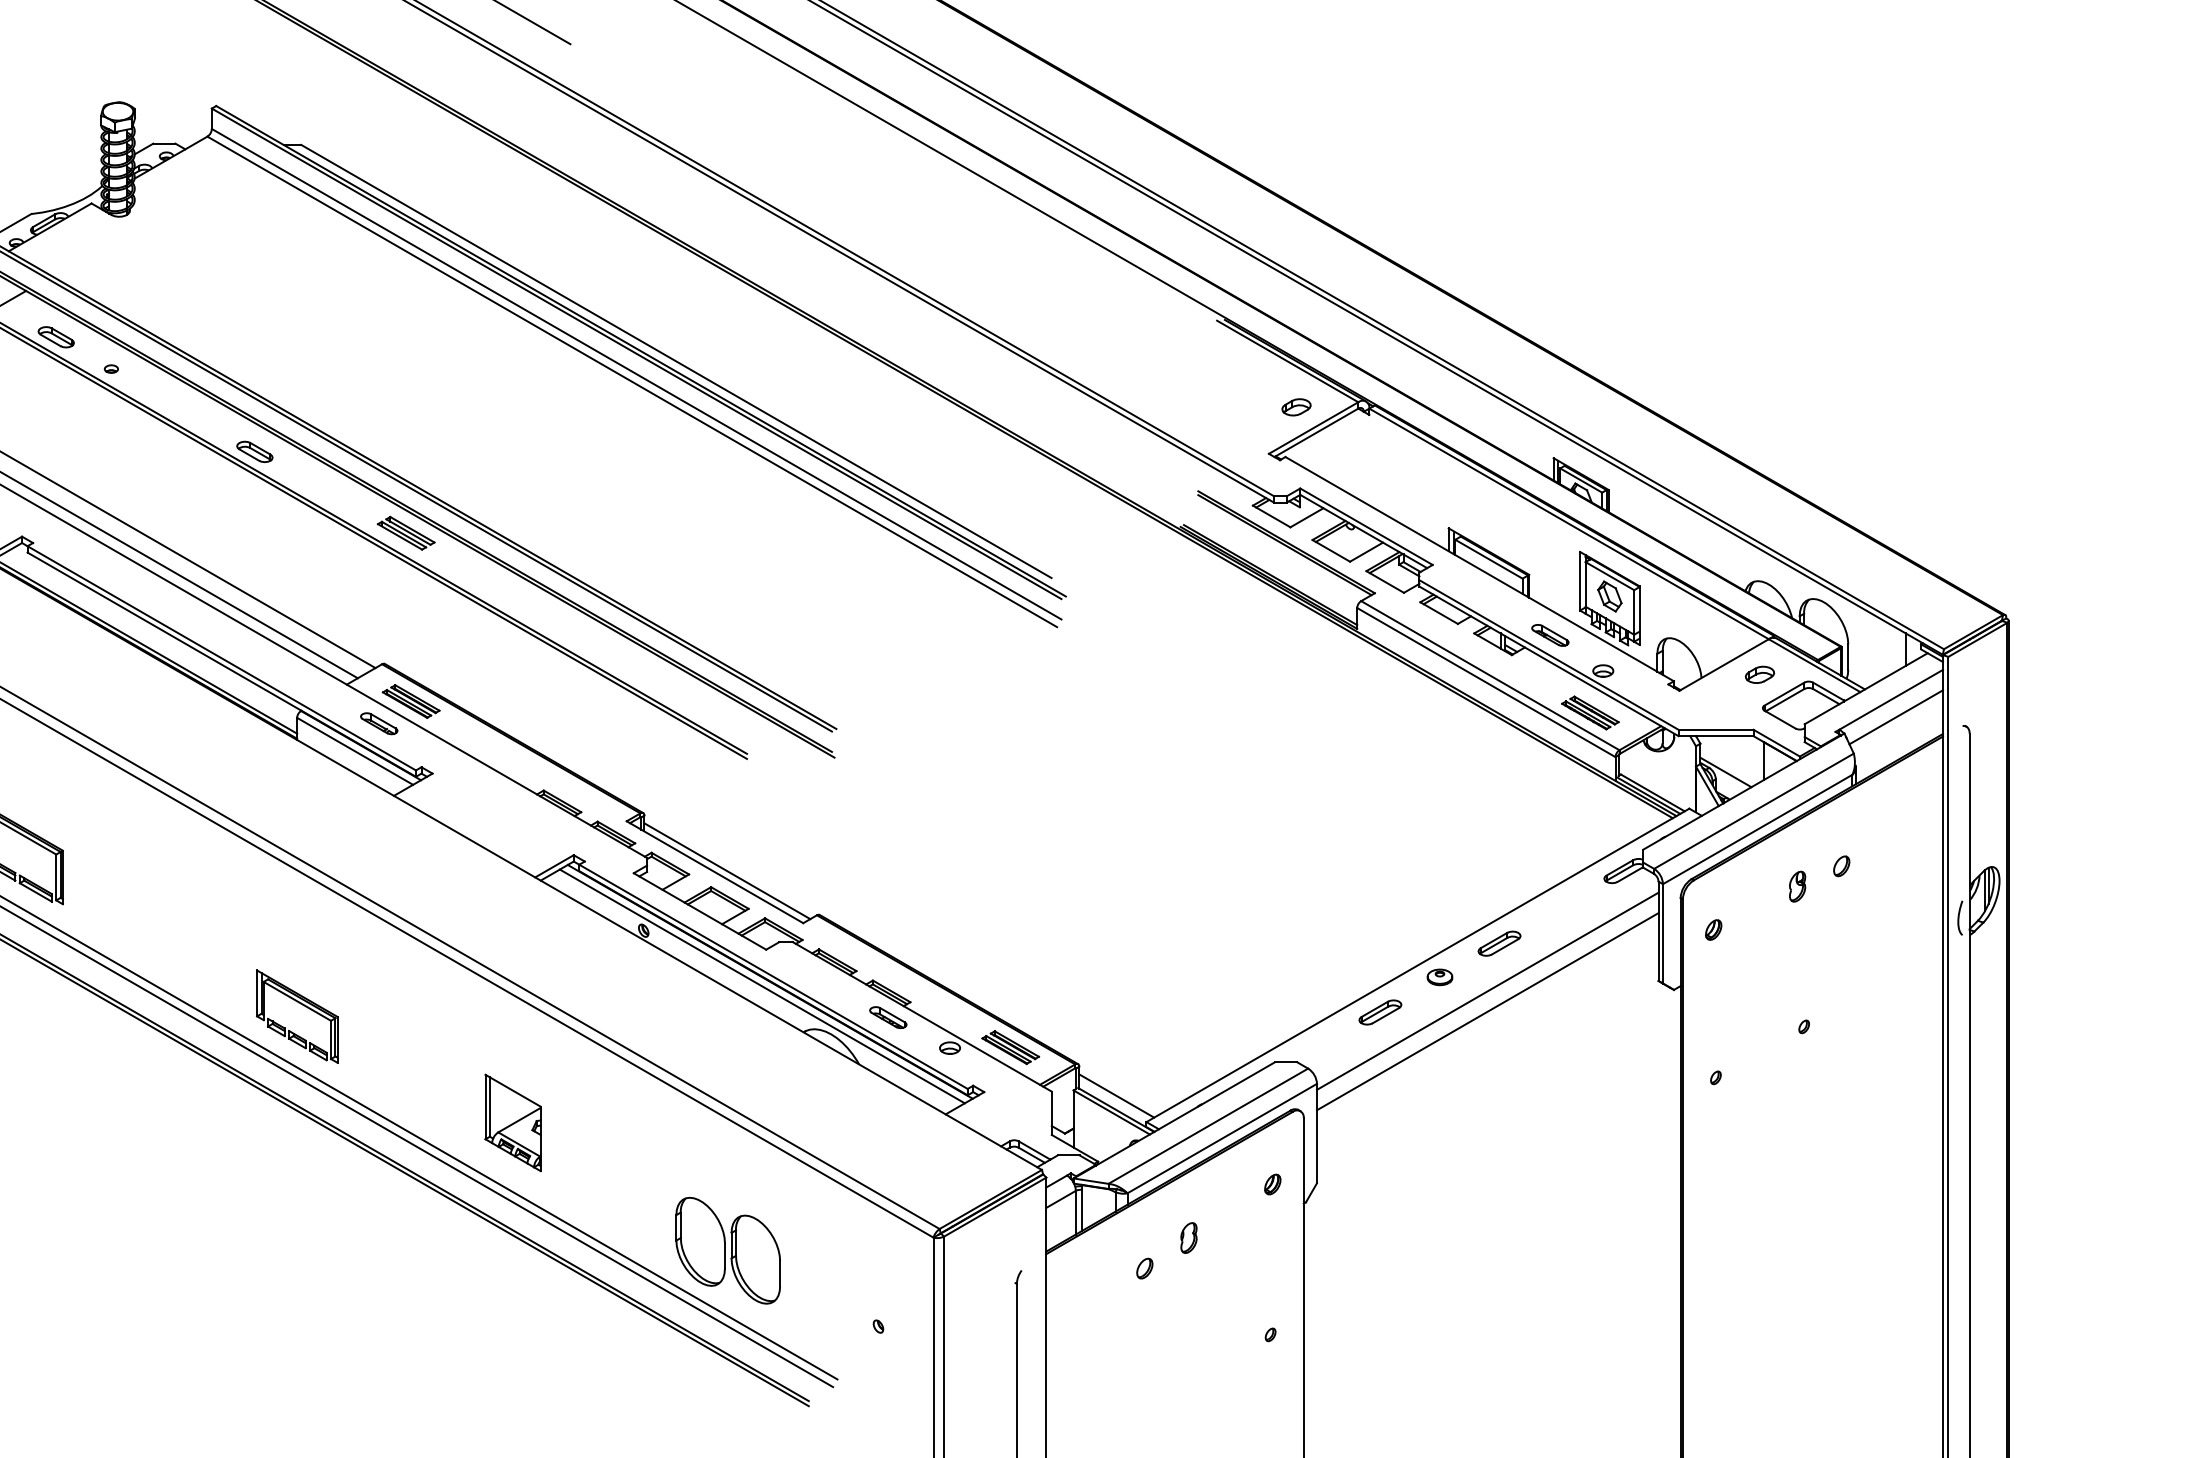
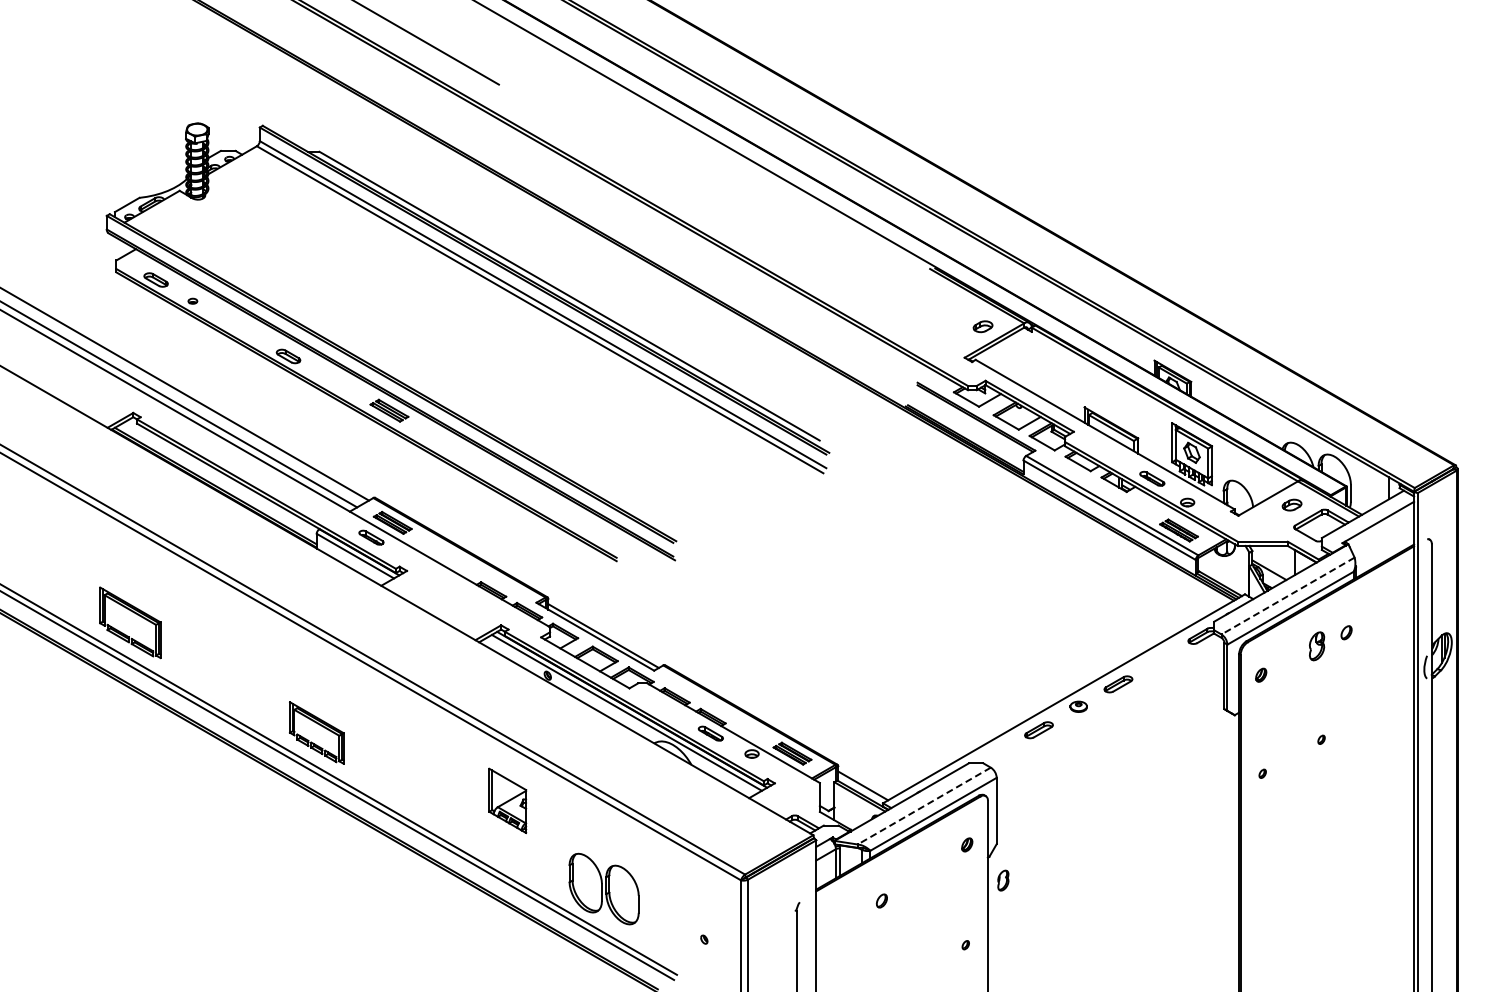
line: (1895, 717) -> (1382, 533), removed
line: (1754, 811) -> (1288, 596), solid -> dashed
part: (1798, 886) -> (1317, 646), size x1.4
line: (1487, 990) -> (1110, 715), removed
line: (1487, 1011) -> (1110, 729), removed
part: (512, 1122) -> (507, 800), moved
line: (1208, 1126) -> (924, 806), solid -> dashed
part: (1189, 1237) -> (1003, 880), moved

